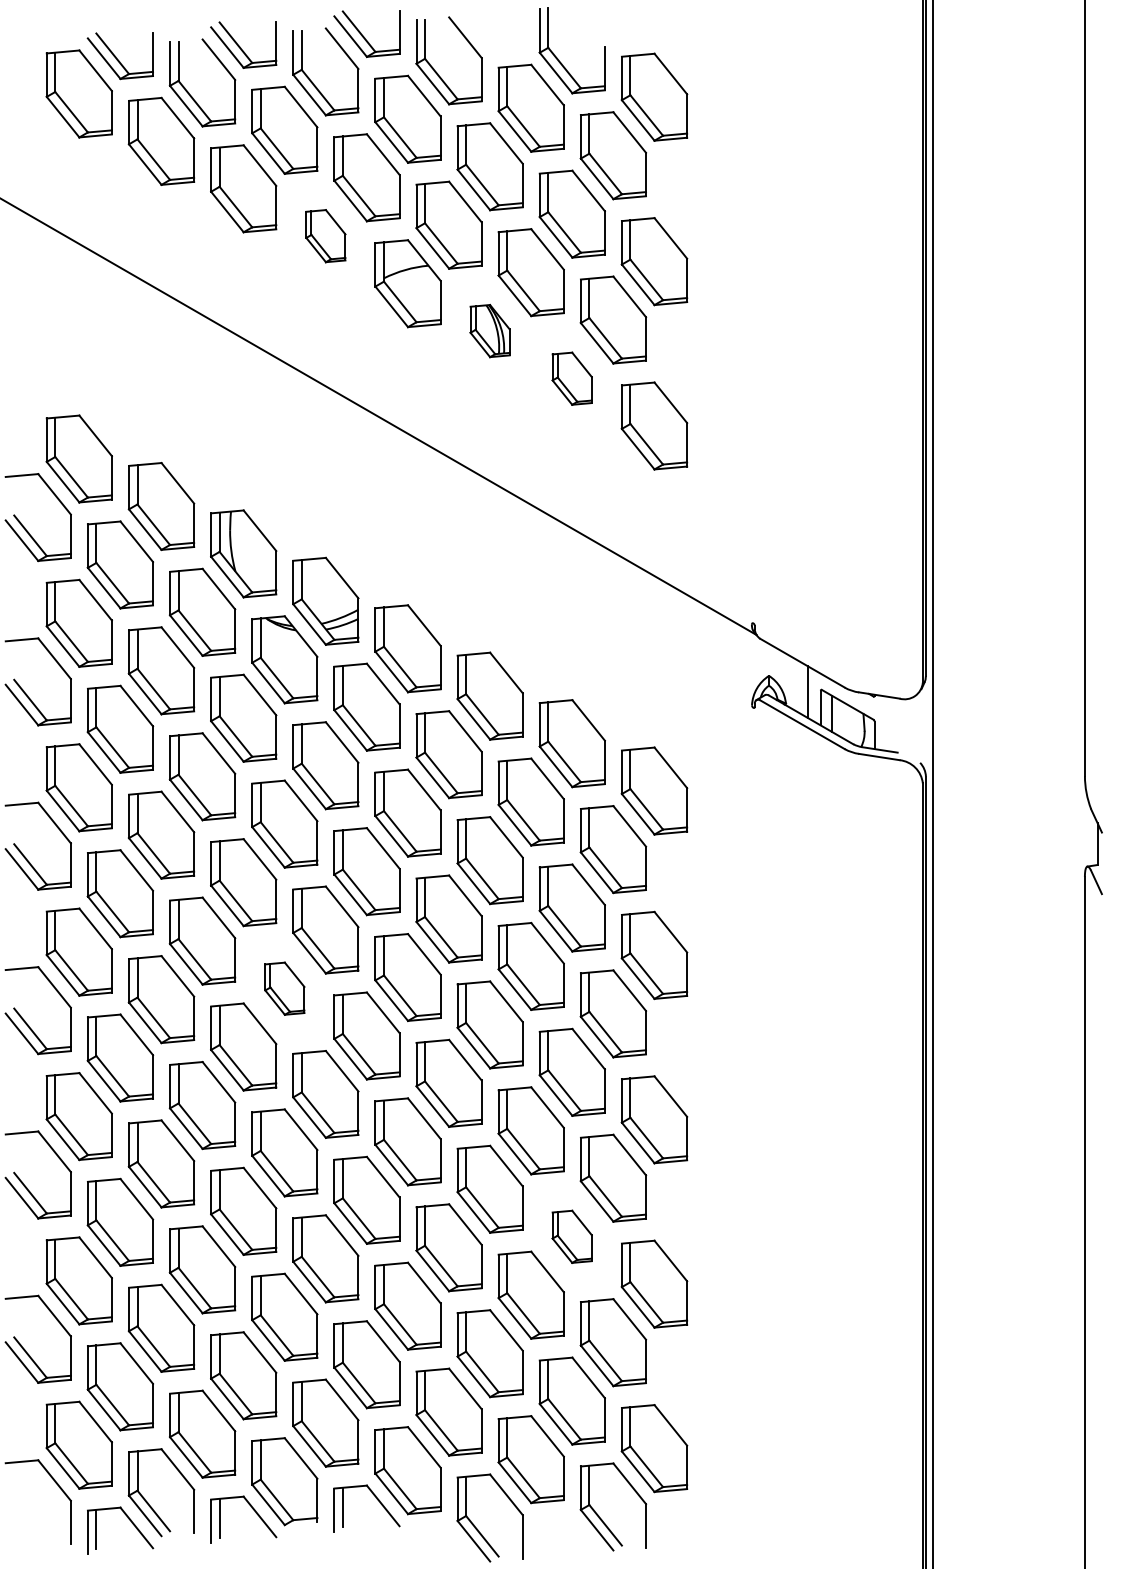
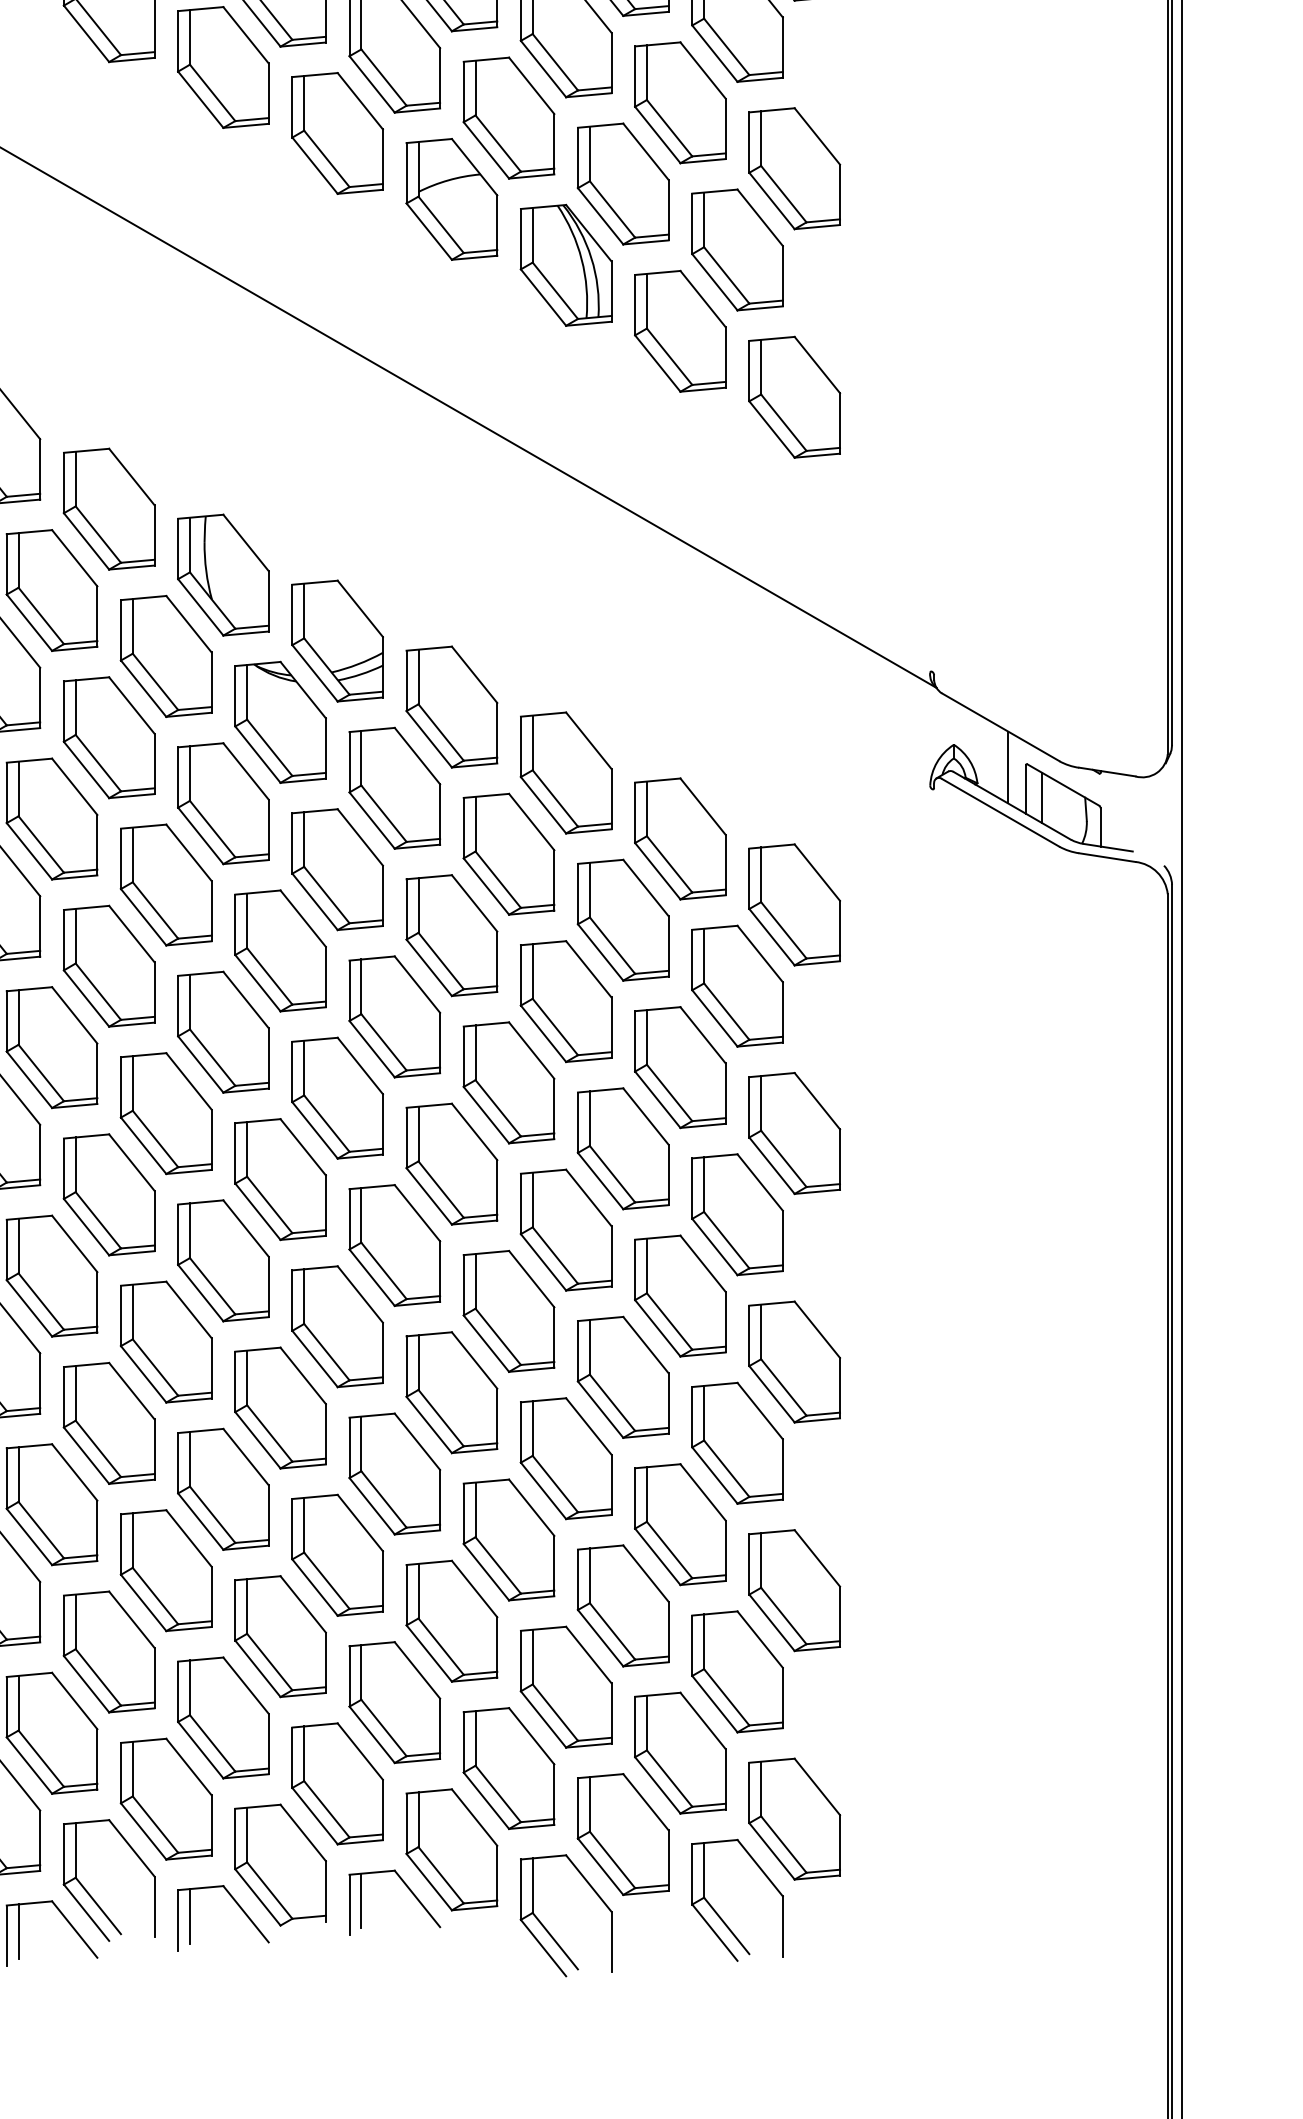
part: (325, 235) -> (337, 132), size x1.67
part: (489, 330) -> (565, 264), size x1.67
part: (571, 378) -> (679, 331), size x1.67
part: (284, 988) -> (280, 1179), size x1.67
part: (571, 1236) -> (679, 1524), size x1.67

